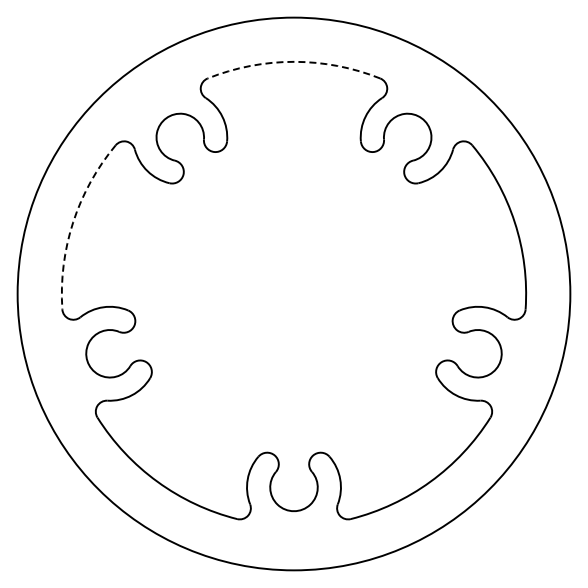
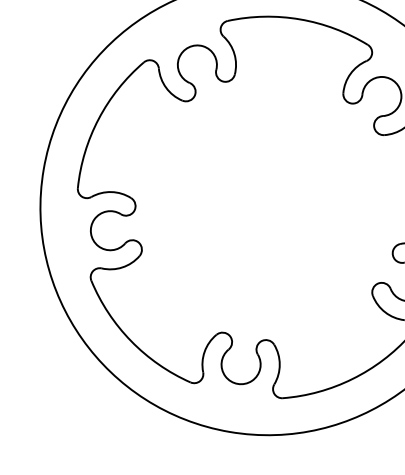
arc: (293, 61) -> (299, 19), dashed -> solid
arc: (73, 222) -> (98, 119), dashed -> solid

